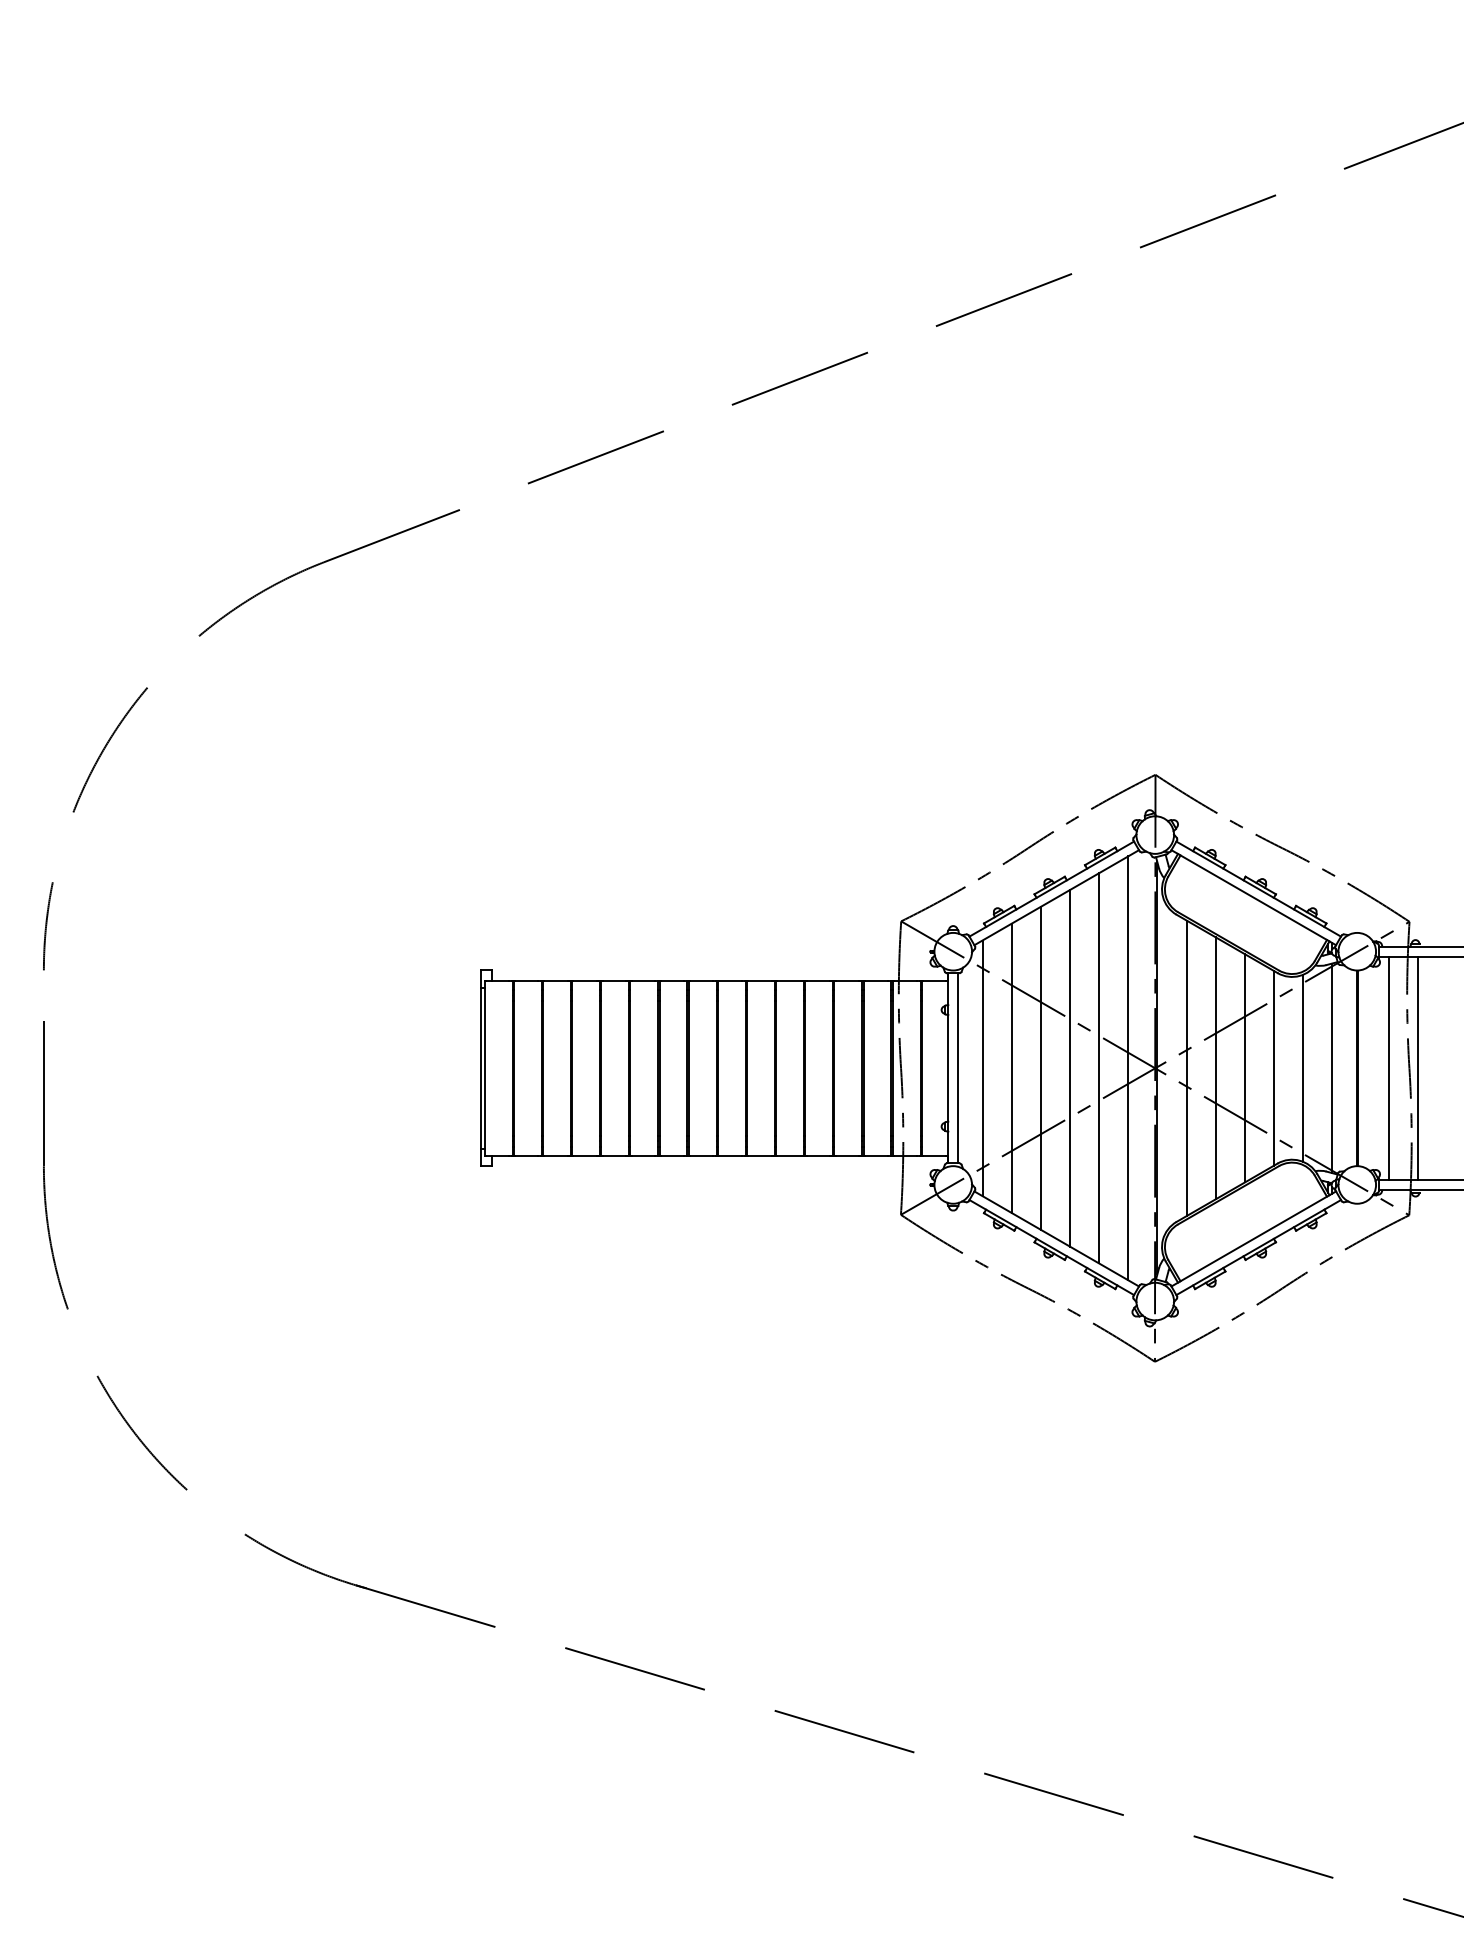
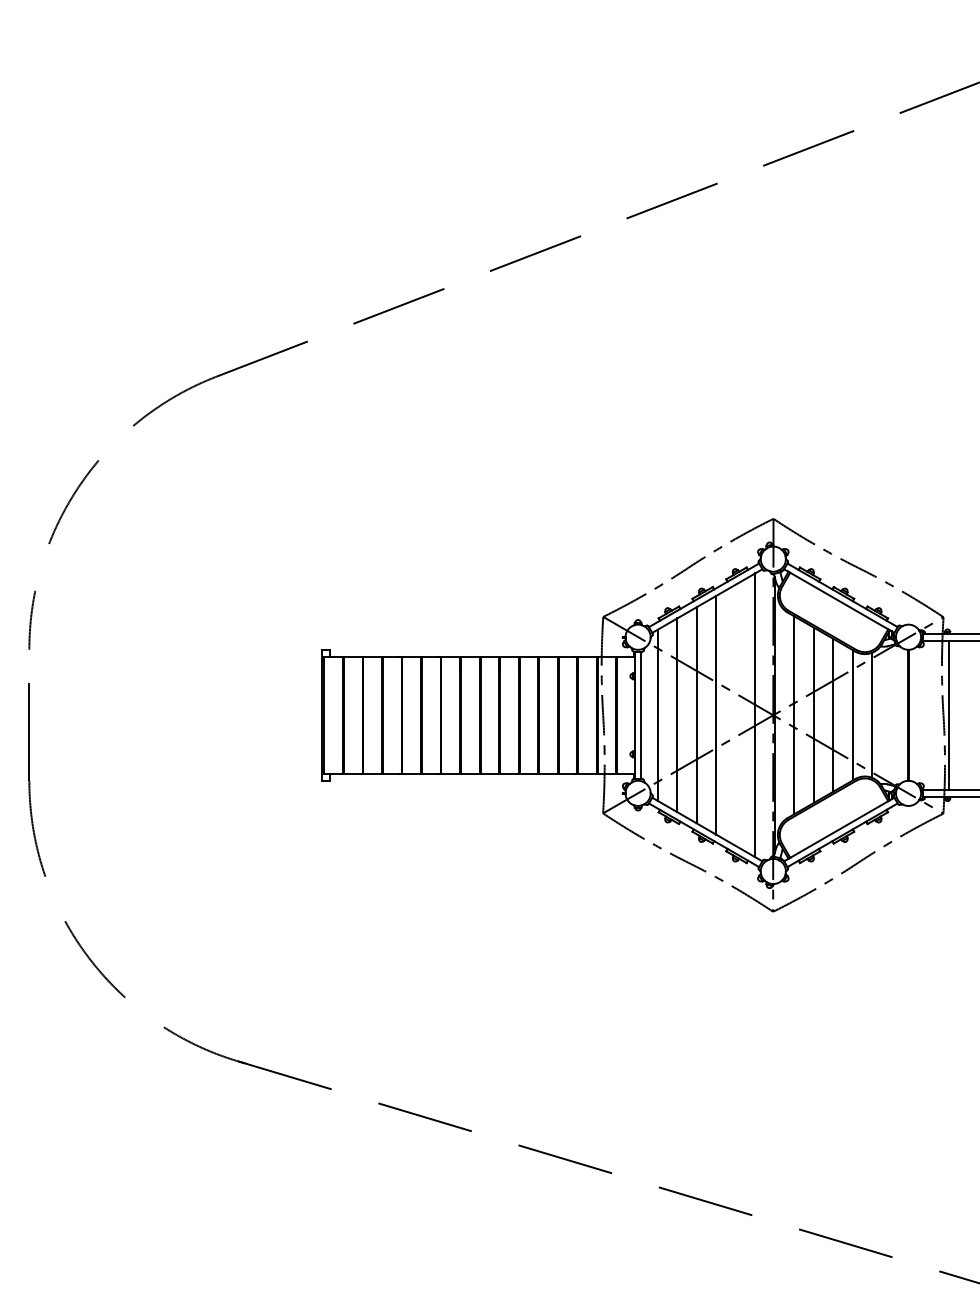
line: (1098, 1067) -> (735, 714), removed
line: (1331, 1068) -> (891, 715), removed
line: (1388, 1068) -> (929, 715), removed

